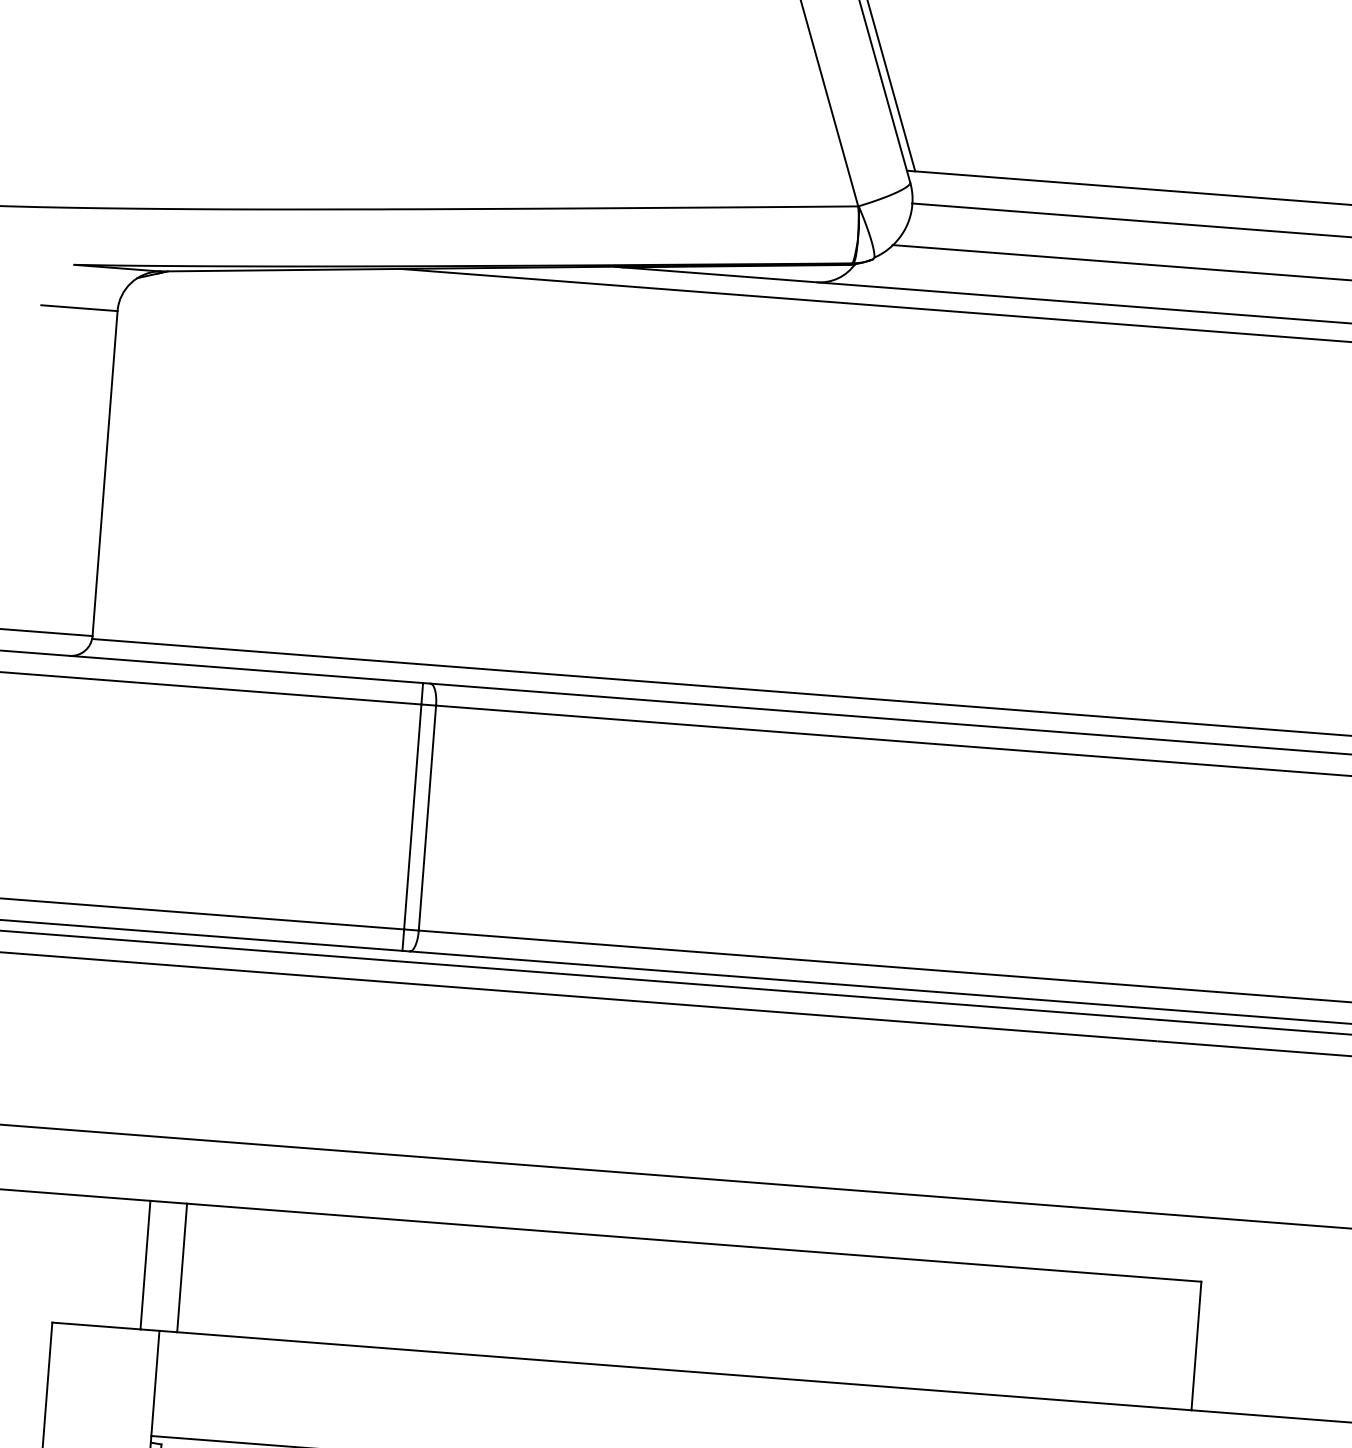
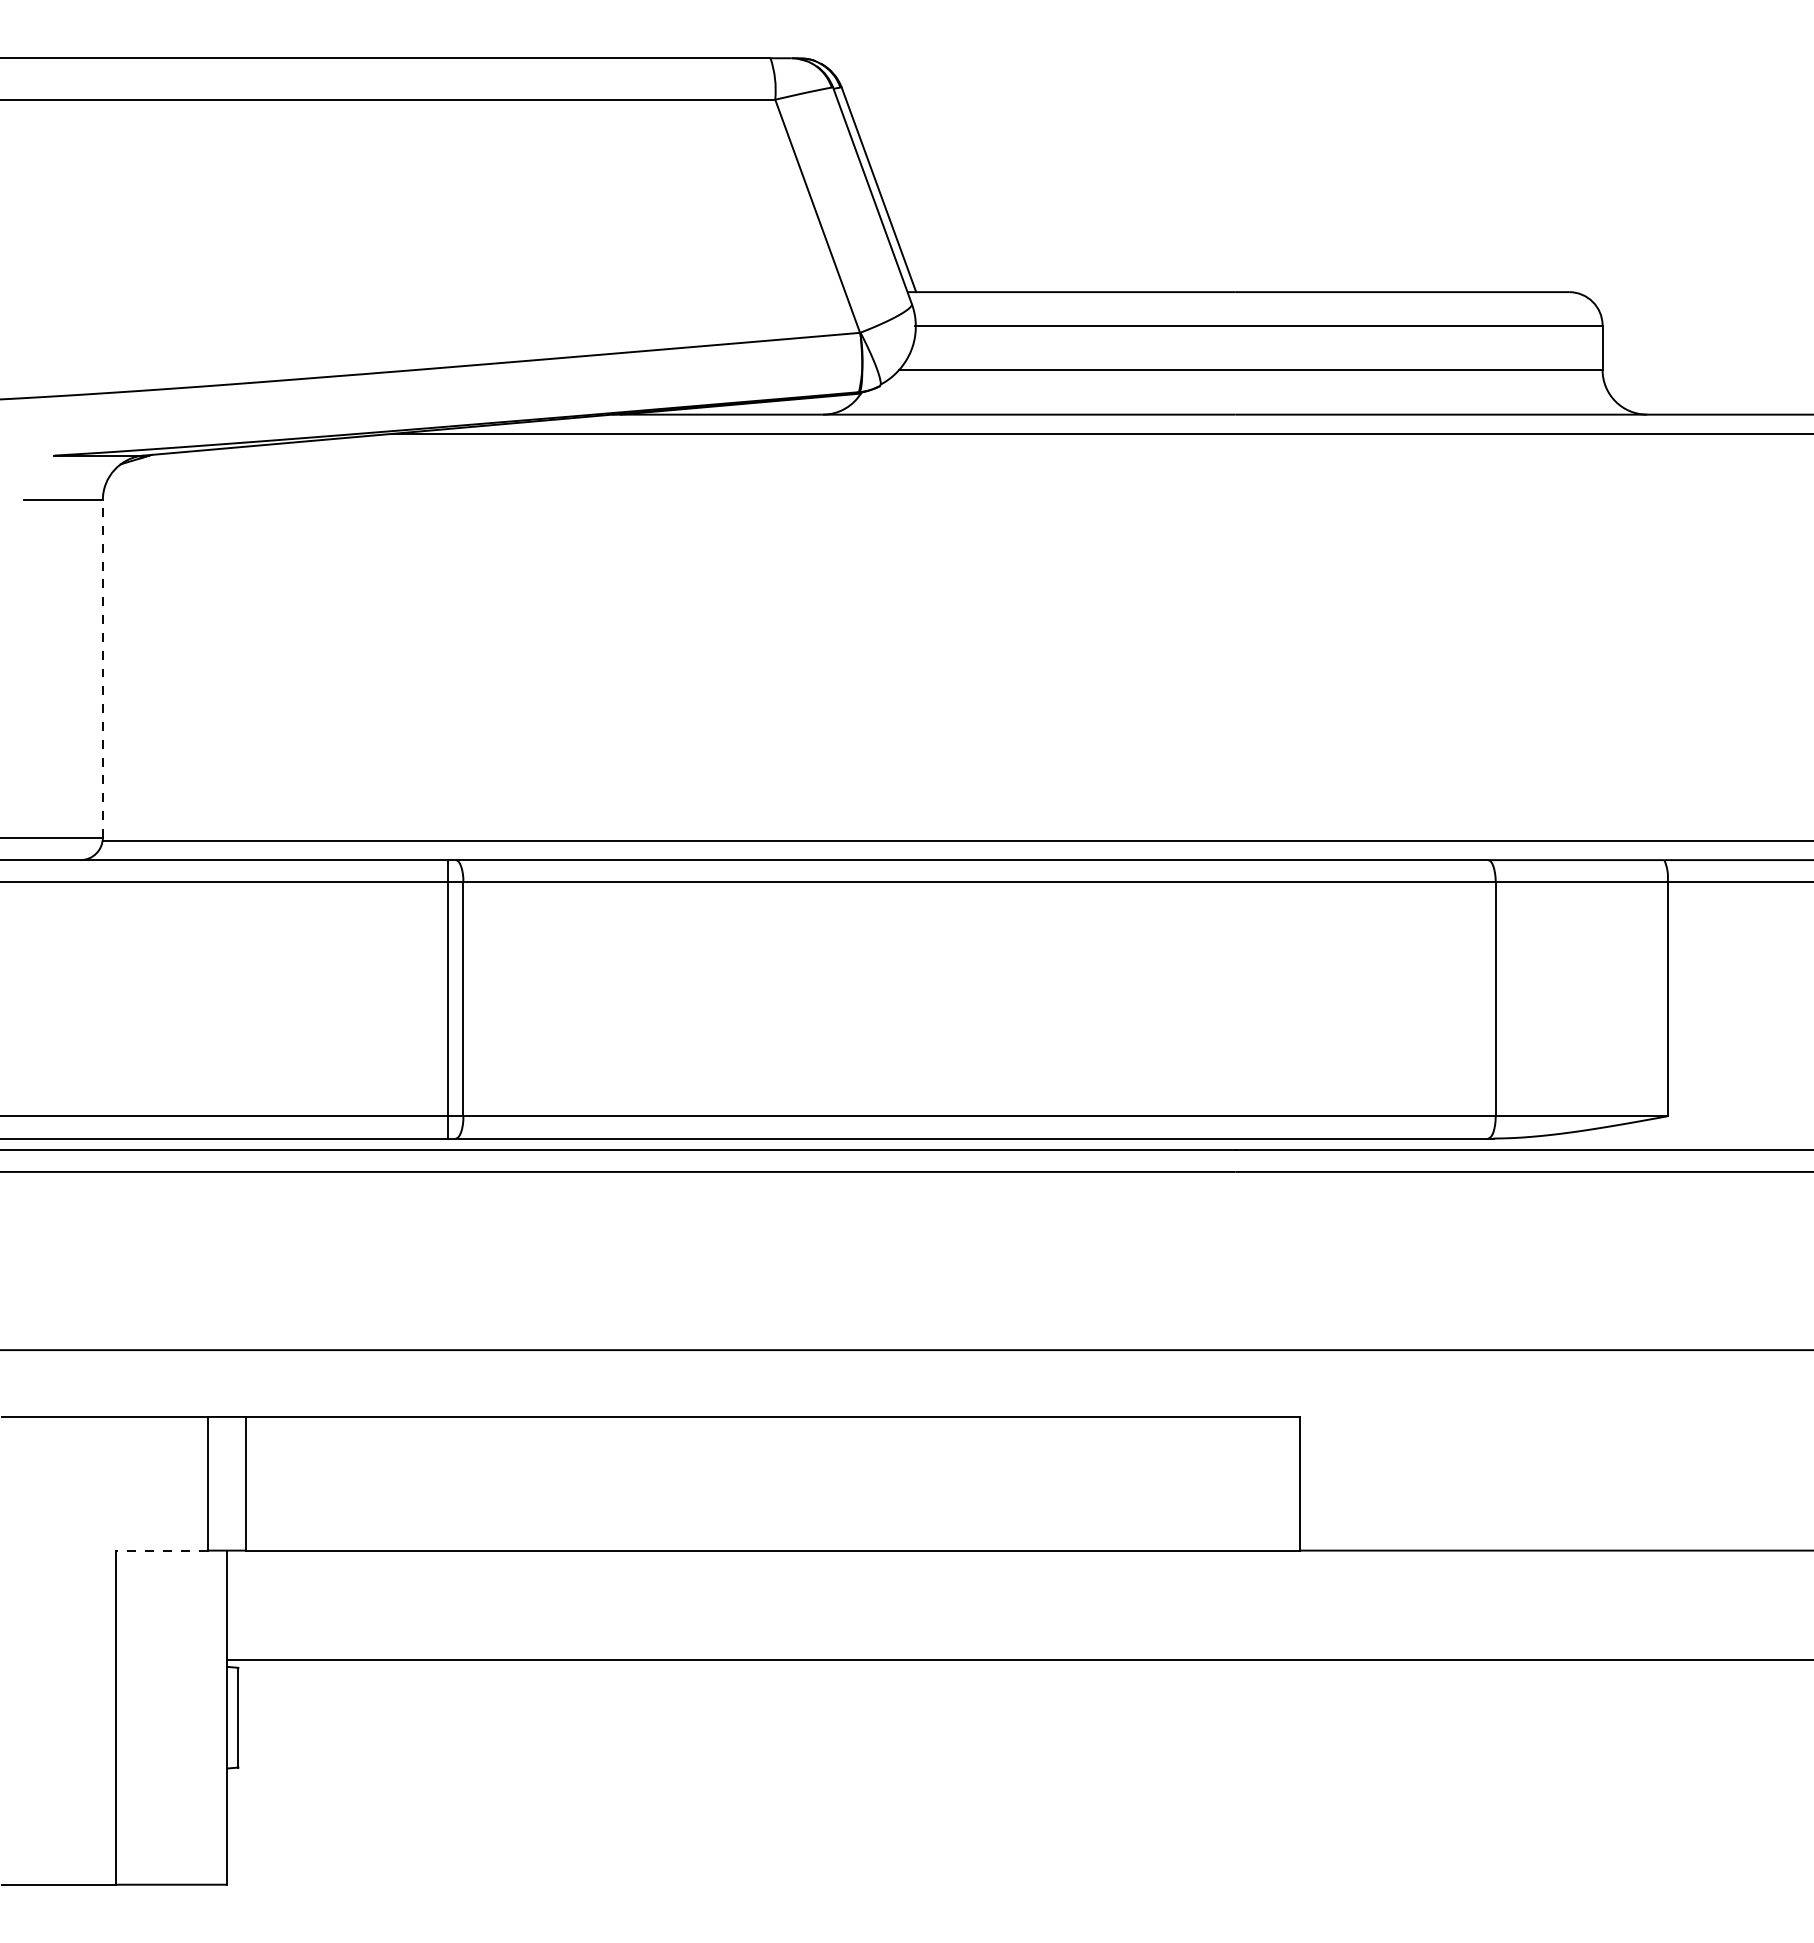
line: (104, 473) -> (102, 668), solid -> dashed
line: (96, 1325) -> (161, 1550), solid -> dashed

